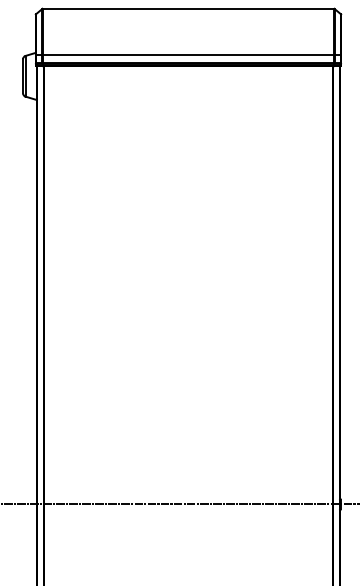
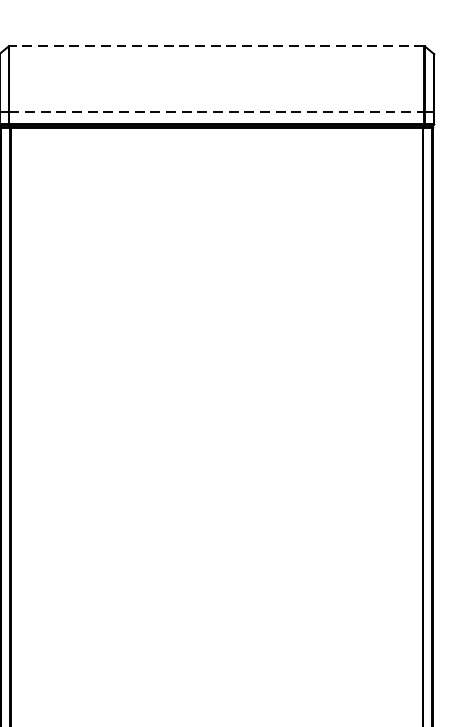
line: (188, 8) -> (216, 45), solid -> dashed
line: (188, 54) -> (216, 111), solid -> dashed

